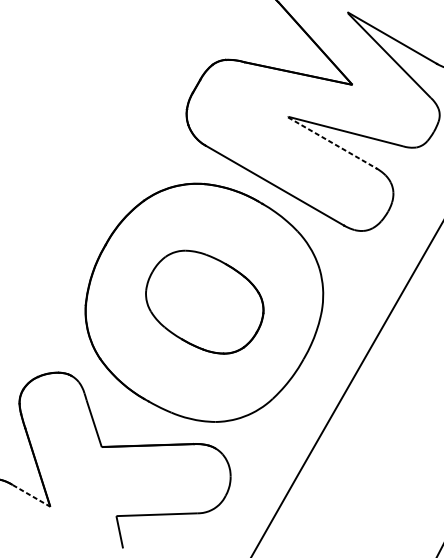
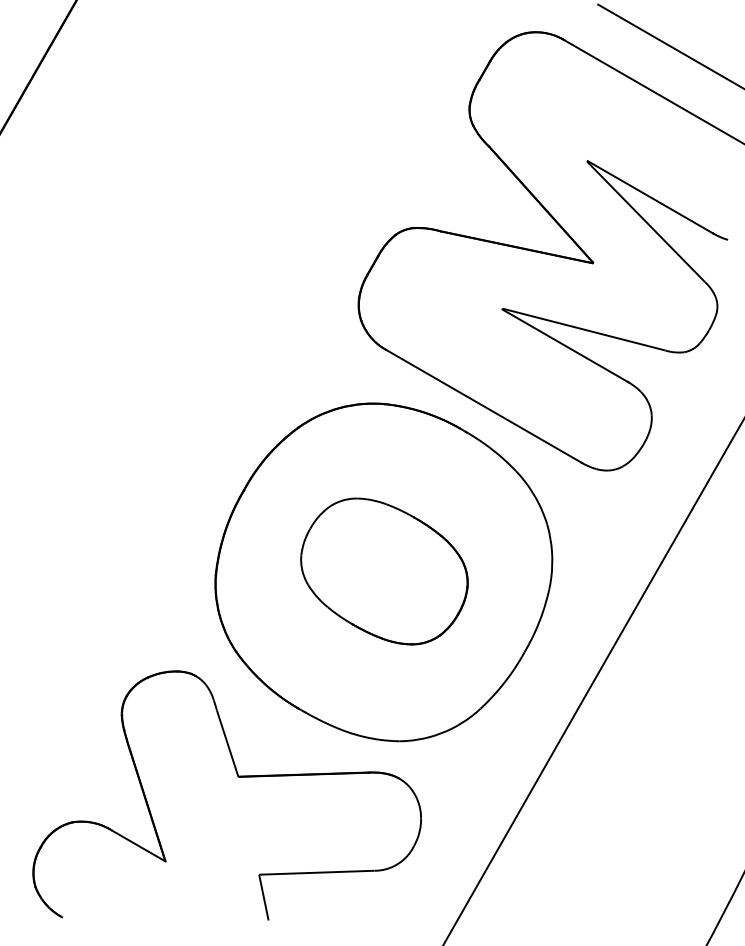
line: (332, 143) -> (565, 346), dashed -> solid
line: (31, 496) -> (138, 846), dashed -> solid

